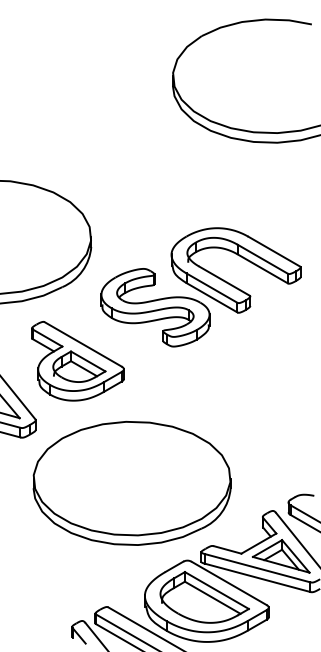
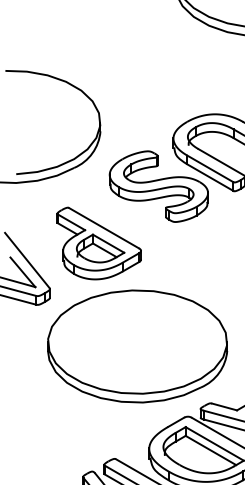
part: (77, 361) -> (98, 243), moved

